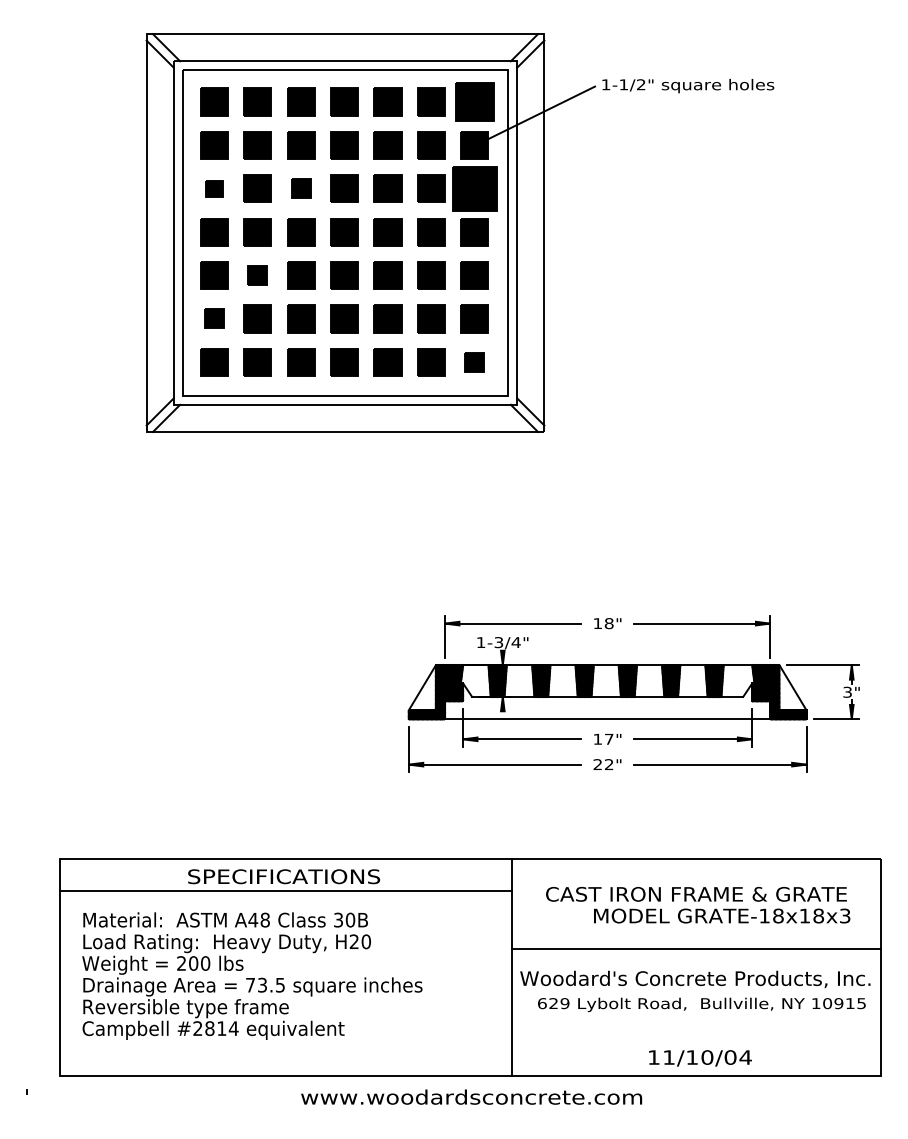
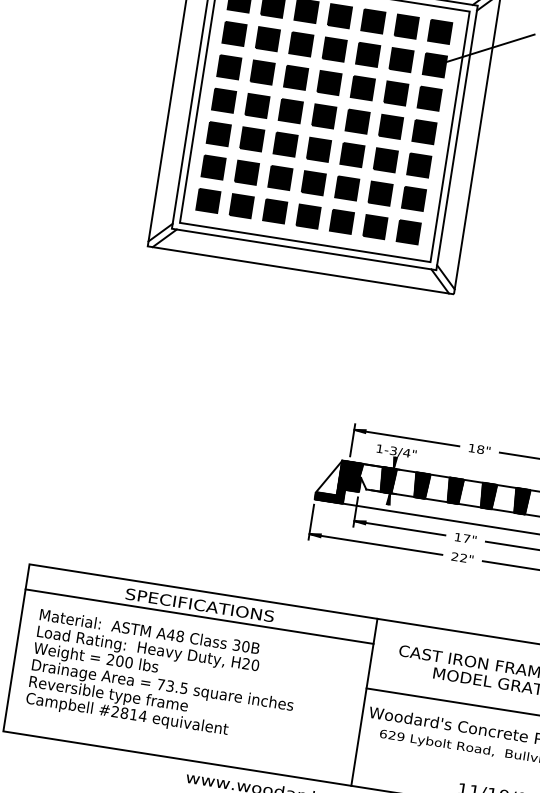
part: (474, 101) -> (439, 31), size x0.71
part: (214, 188) -> (229, 67), size x1.67
part: (301, 188) -> (296, 77), size x1.43
part: (474, 188) -> (429, 98), size x0.62
part: (257, 275) -> (251, 139), size x1.43
part: (214, 318) -> (213, 167), size x1.43
part: (474, 362) -> (408, 232), size x1.43

